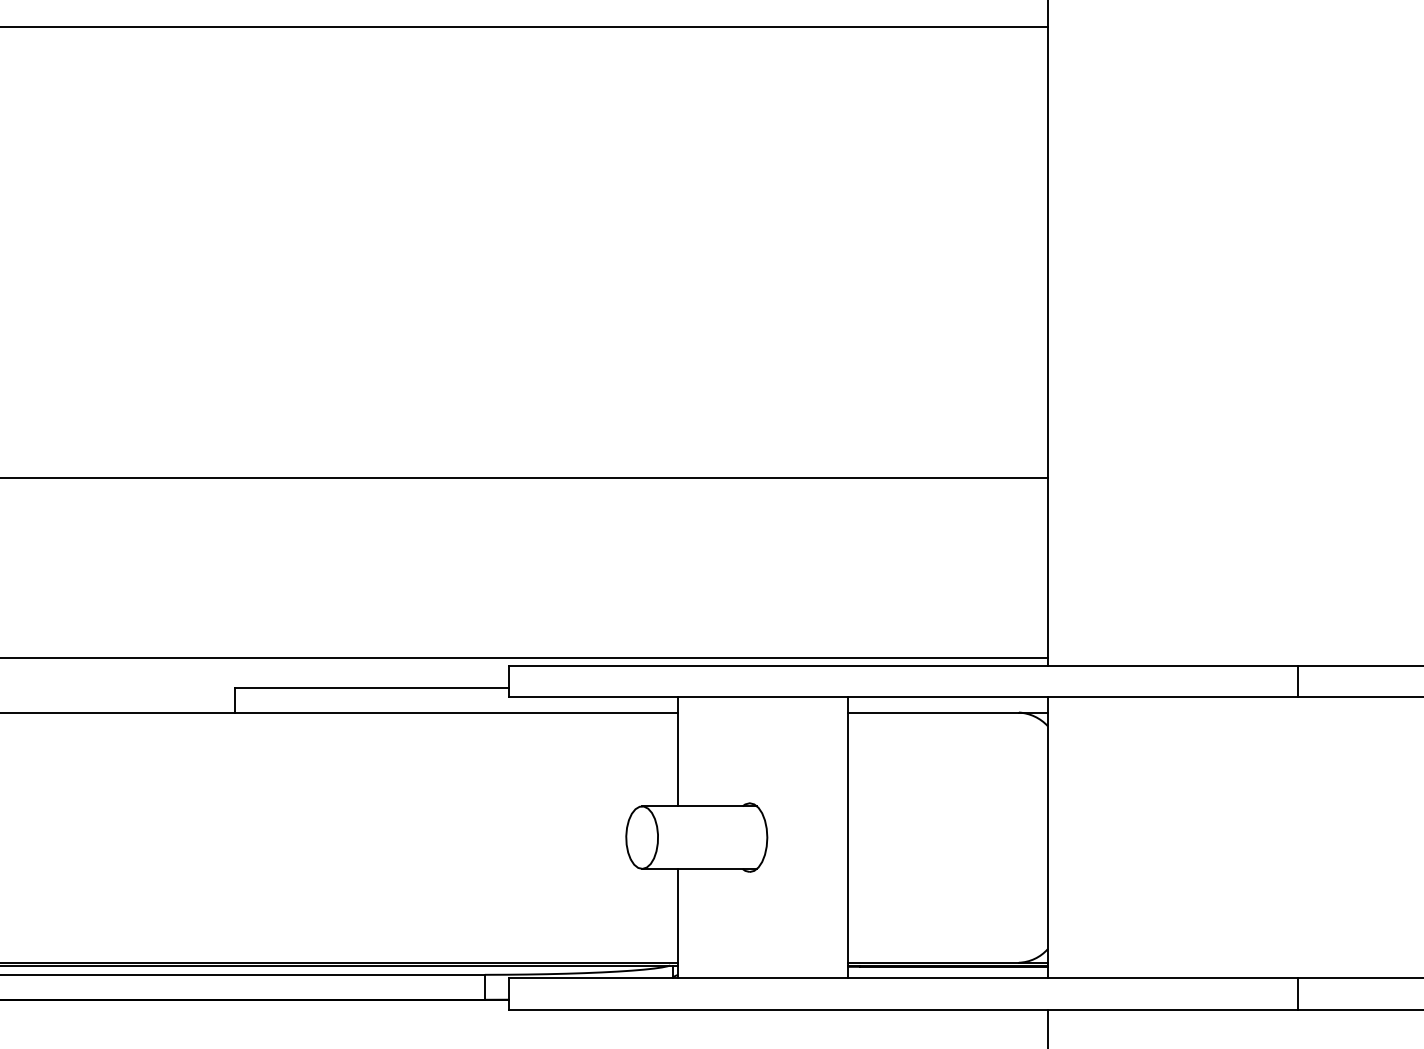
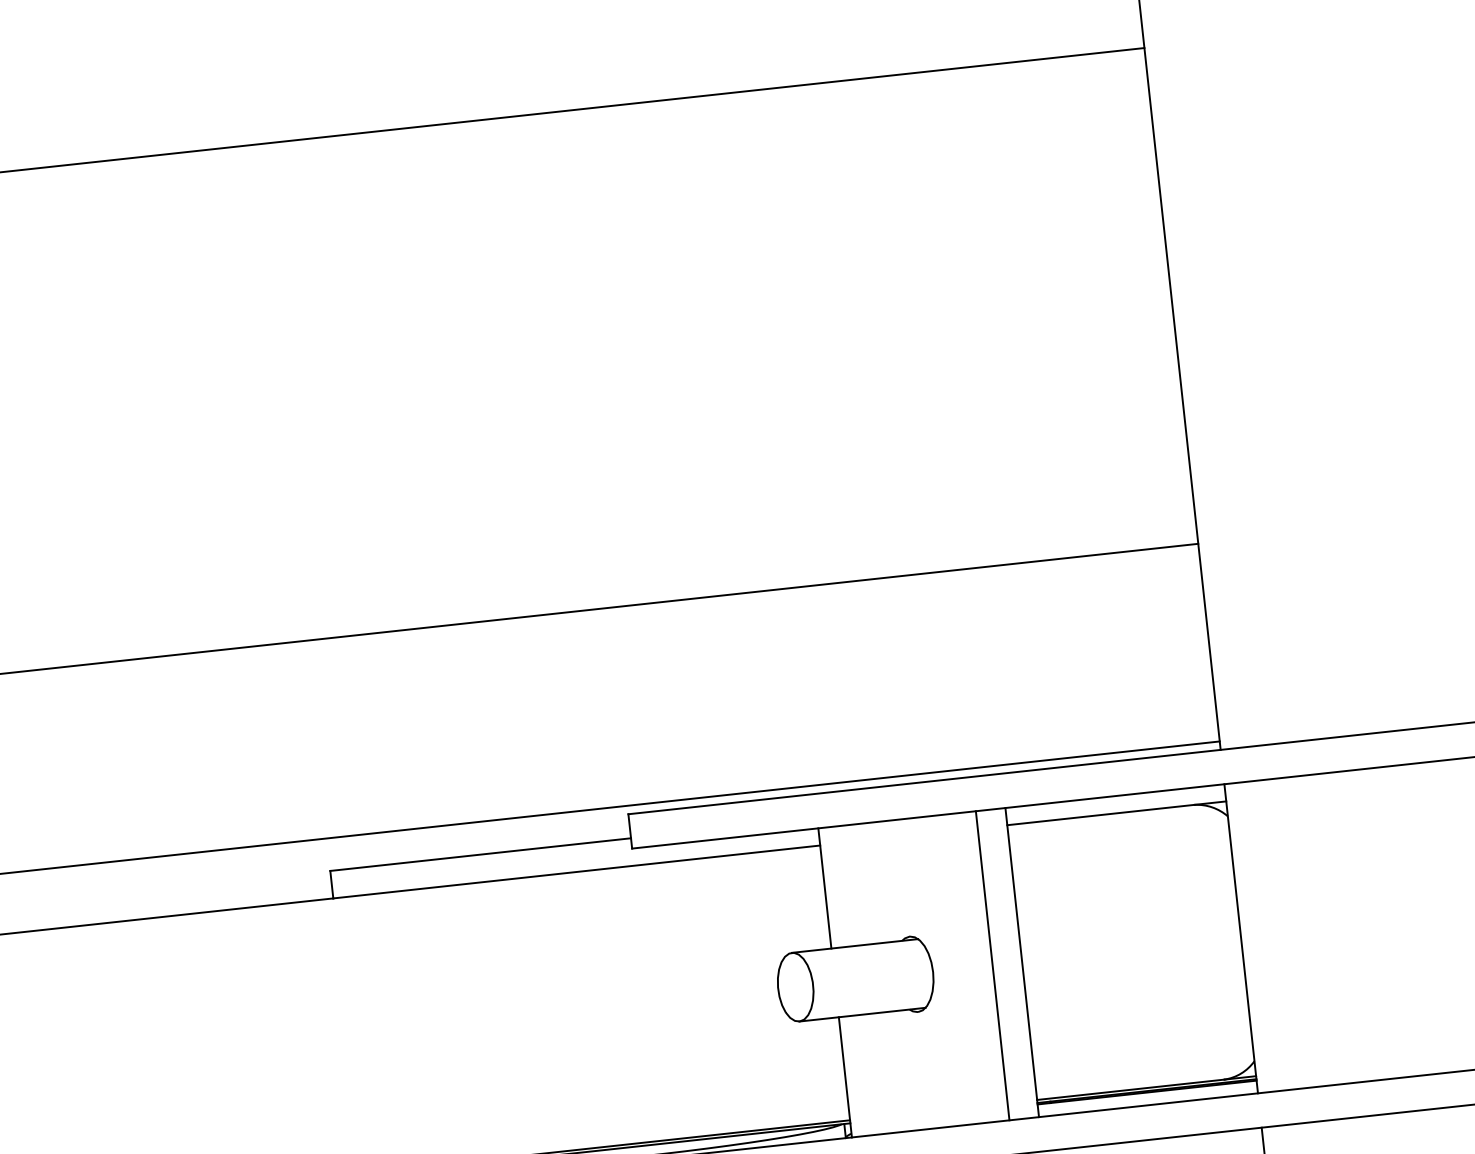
line: (821, 837) -> (992, 965), added

